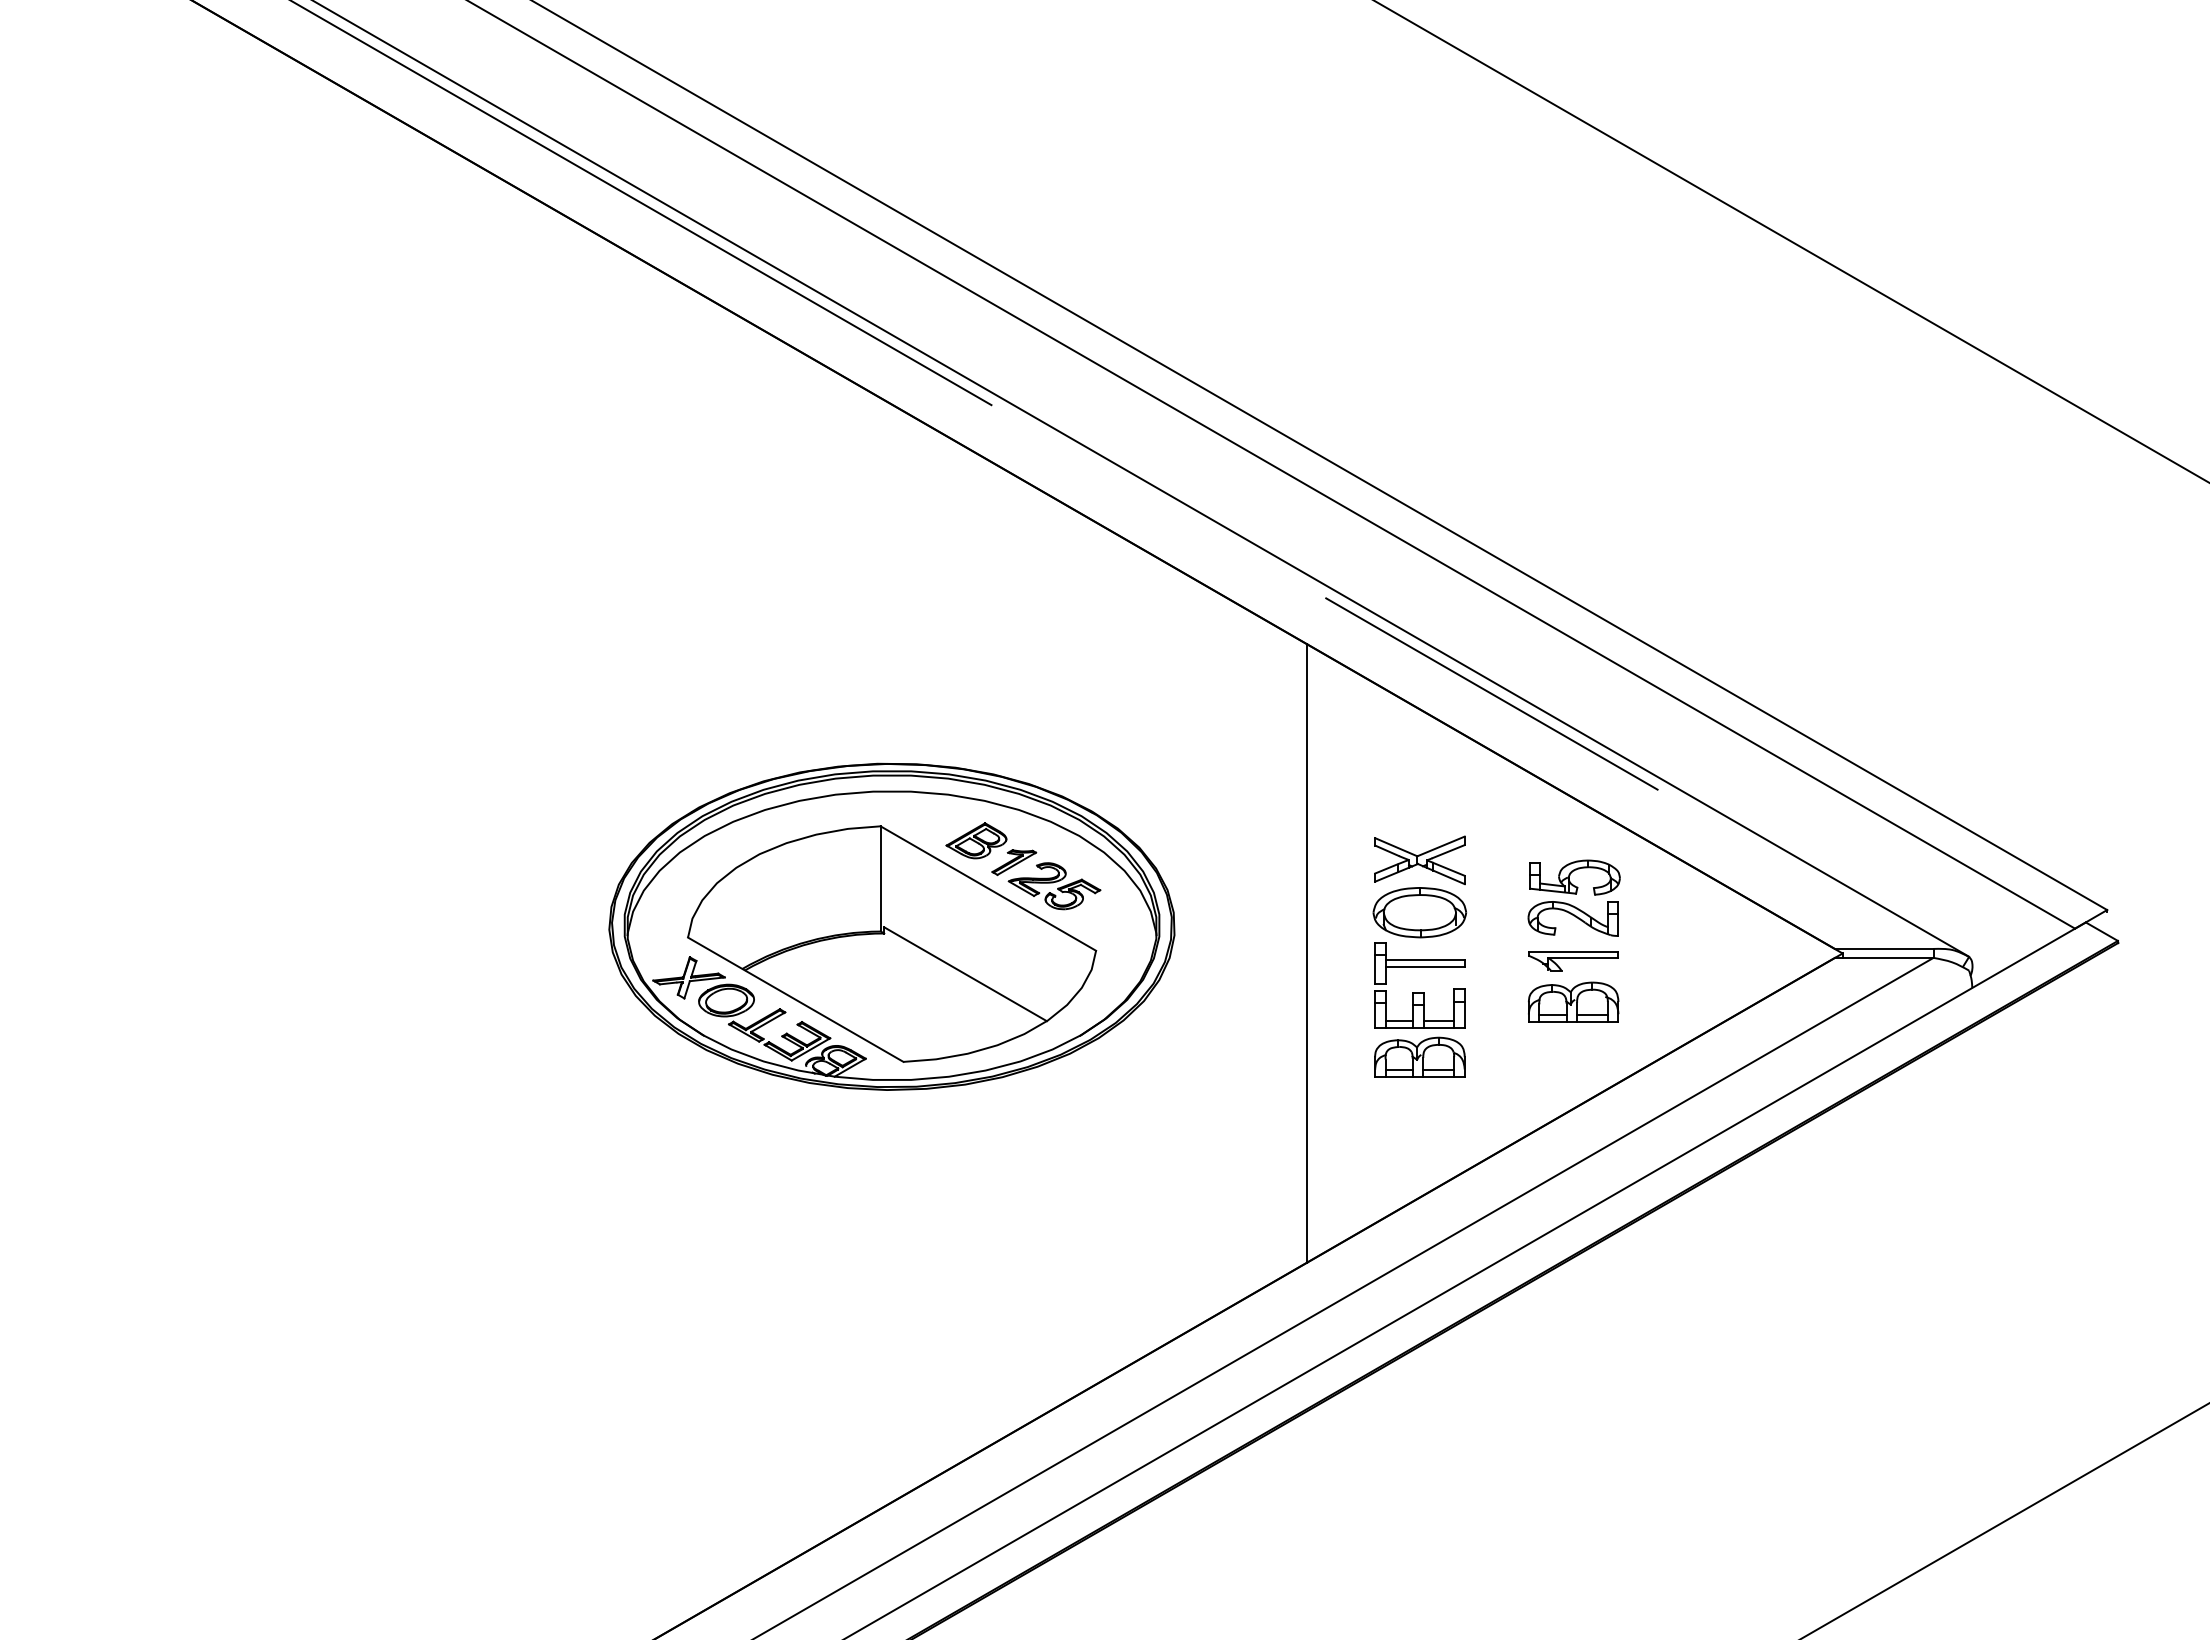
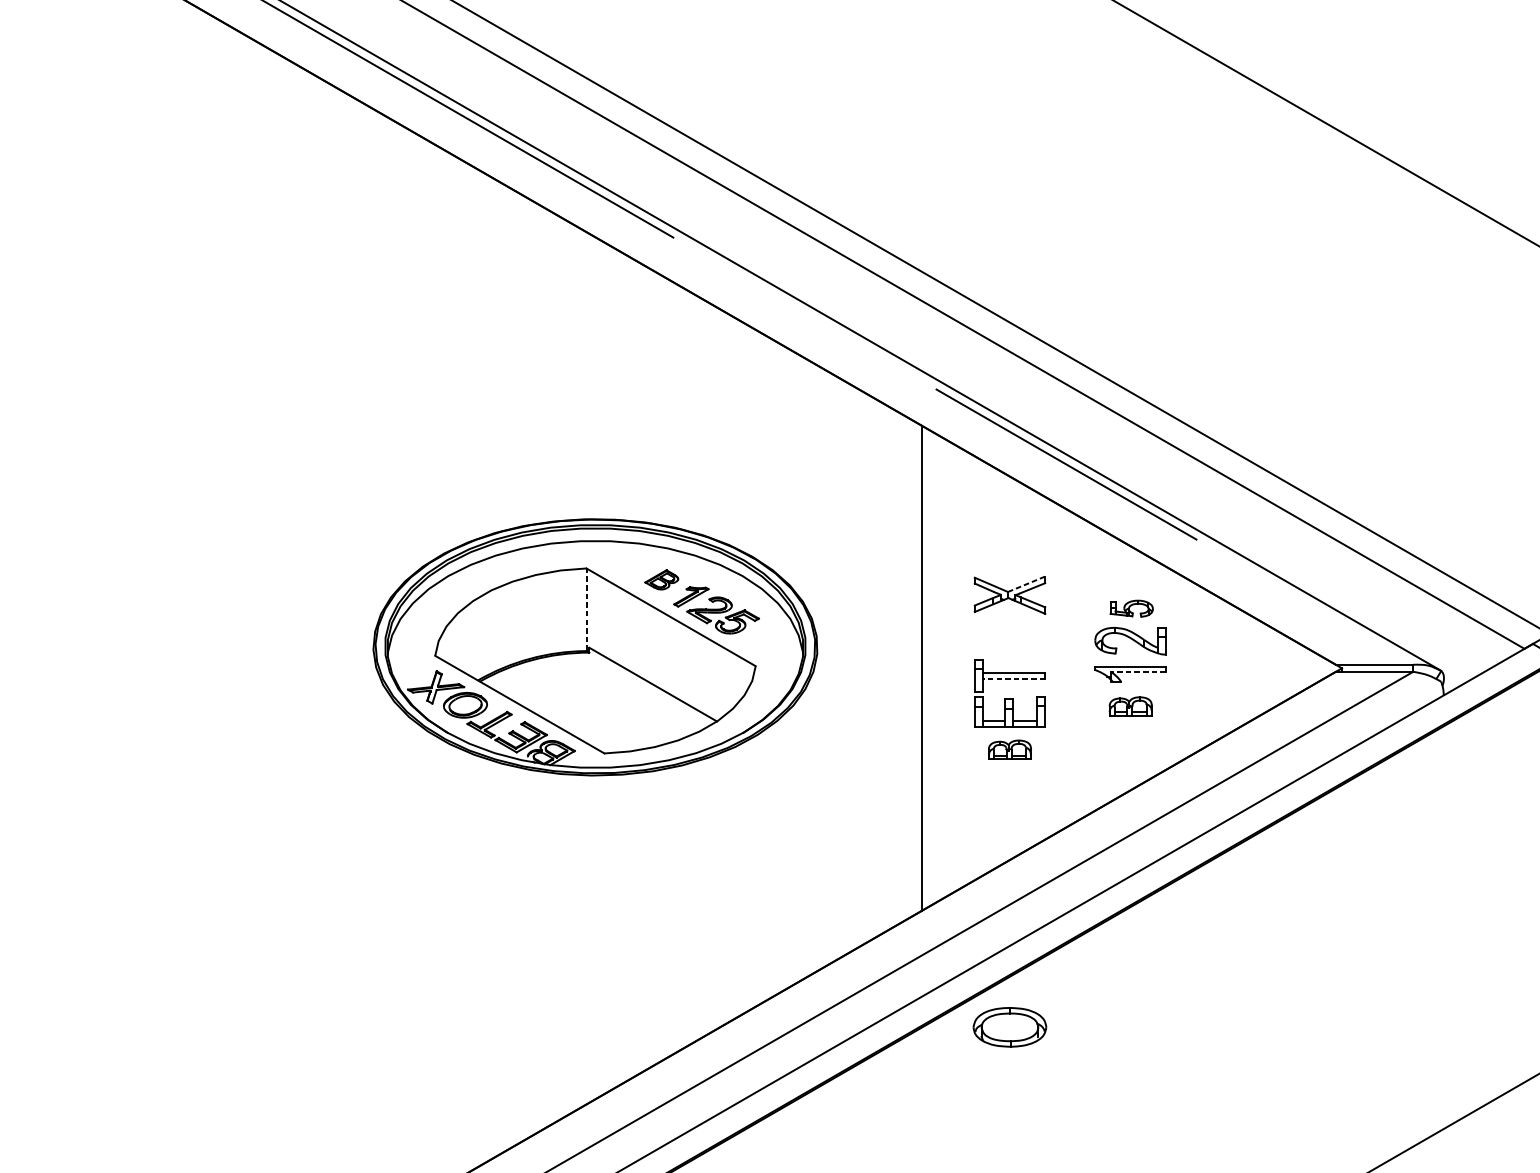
part: (976, 840) -> (661, 579), size x0.7
line: (1441, 846) -> (1026, 584), solid -> dashed
part: (1574, 877) -> (1131, 608), size x0.6
line: (880, 878) -> (586, 609), solid -> dashed
part: (1419, 912) -> (1009, 1027), moved
line: (1582, 957) -> (1137, 671), solid -> dashed
line: (1425, 966) -> (1014, 678), solid -> dashed
part: (1573, 1001) -> (1130, 706), size x0.6
part: (1419, 1056) -> (1009, 749), size x0.6

